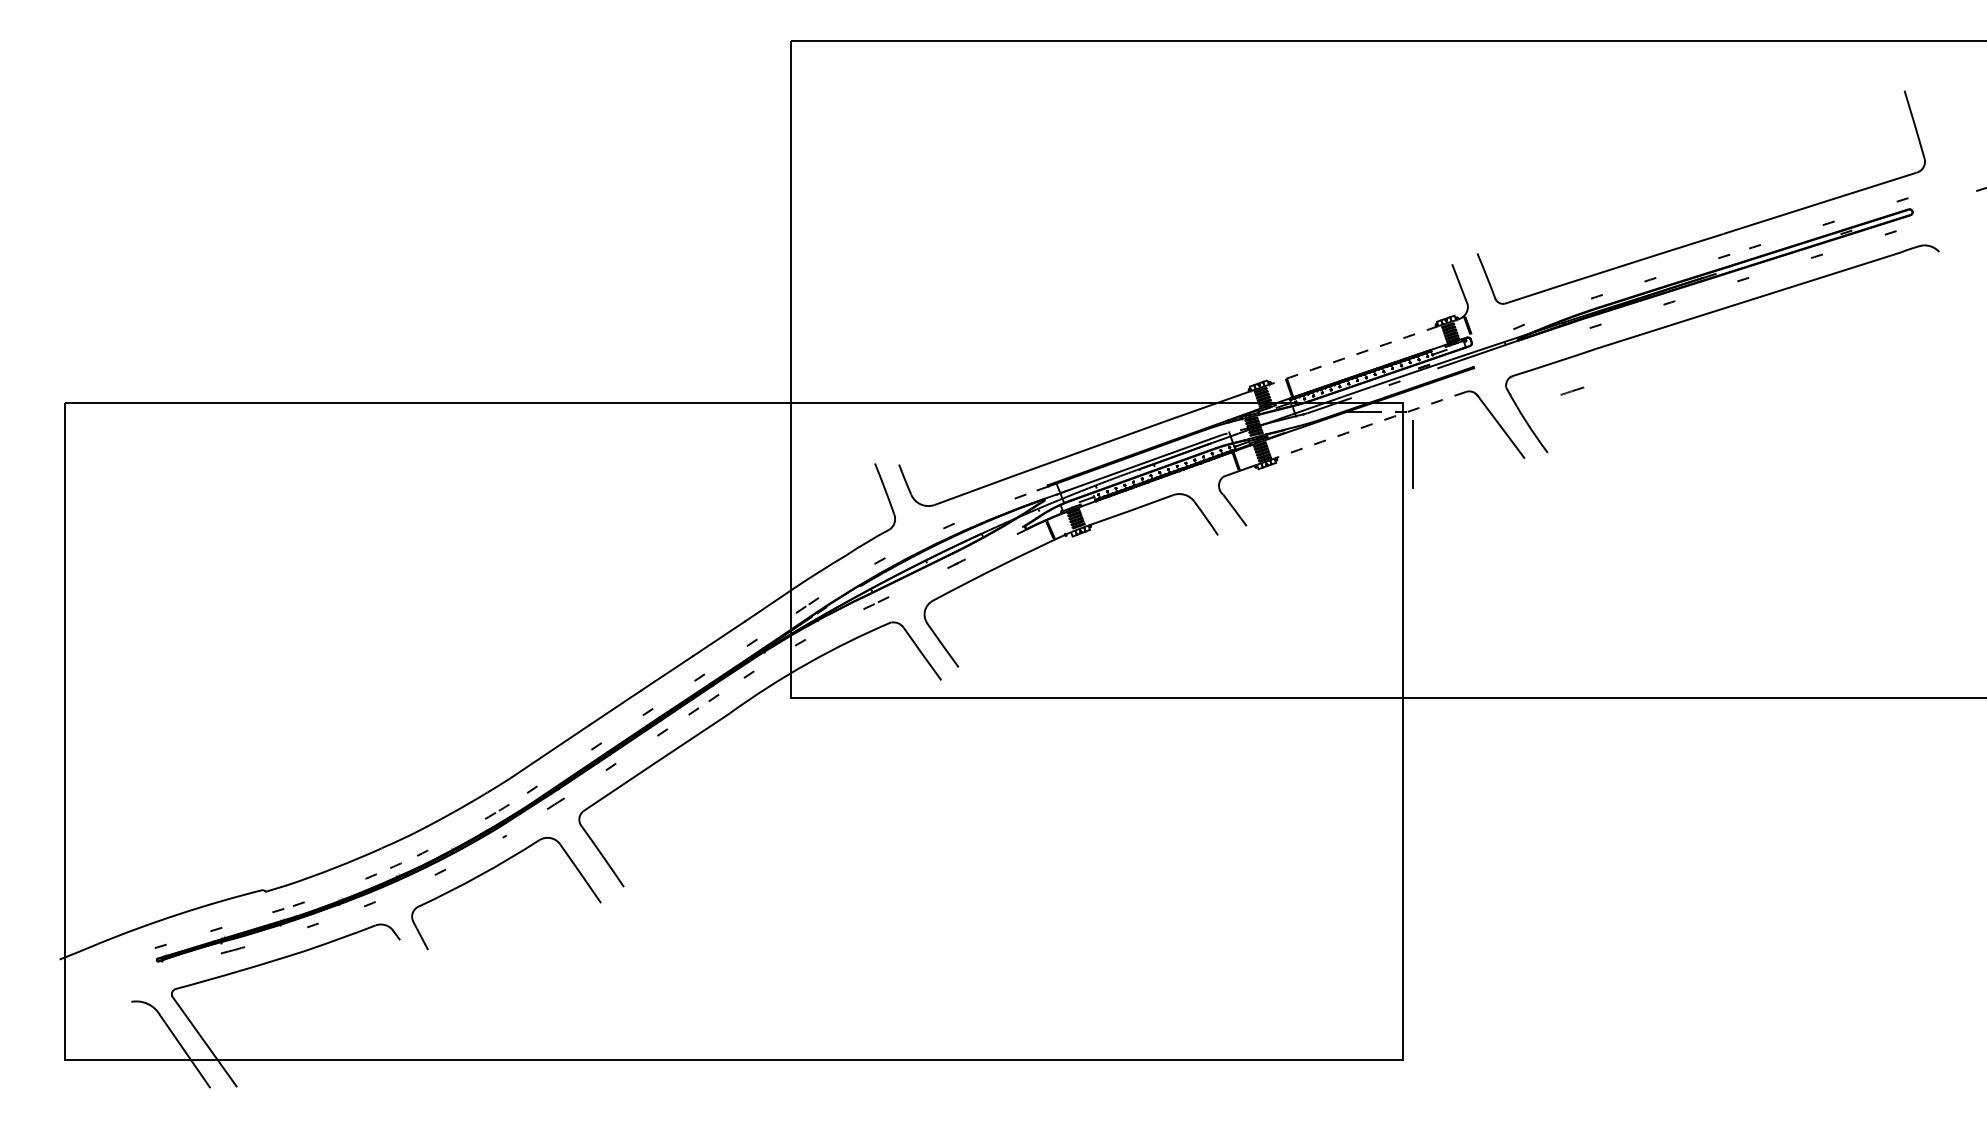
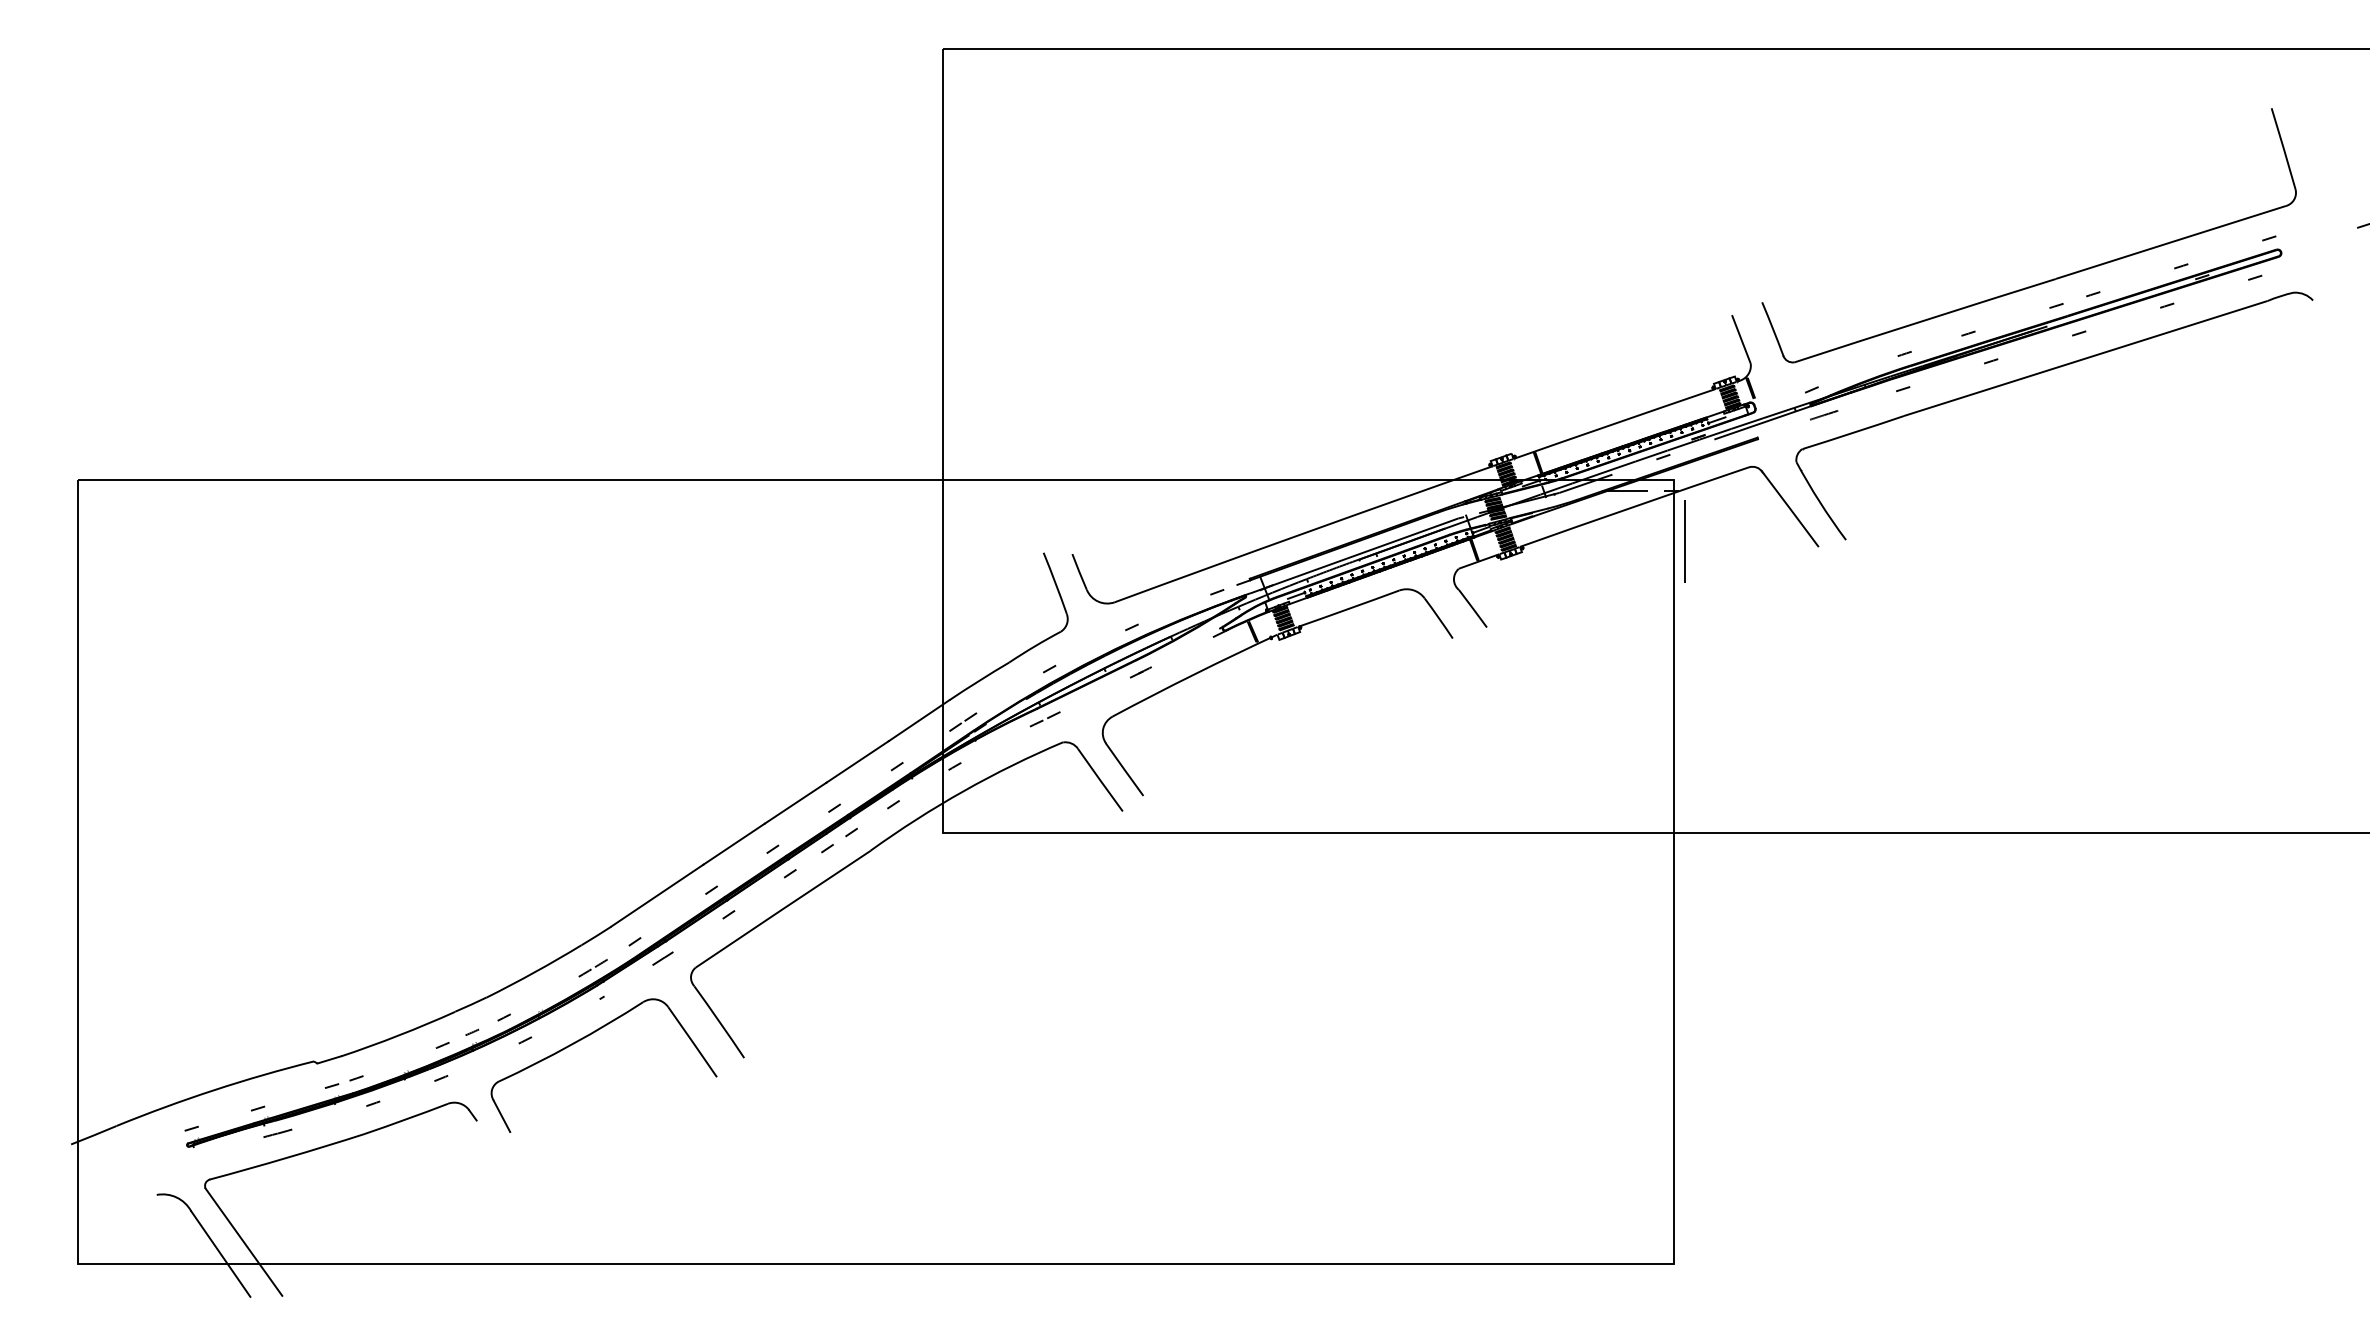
arc: (1353, 355) -> (1614, 423), dashed -> solid
line: (1572, 390) -> (1824, 414), moved
arc: (1370, 424) -> (1634, 506), dashed -> solid

